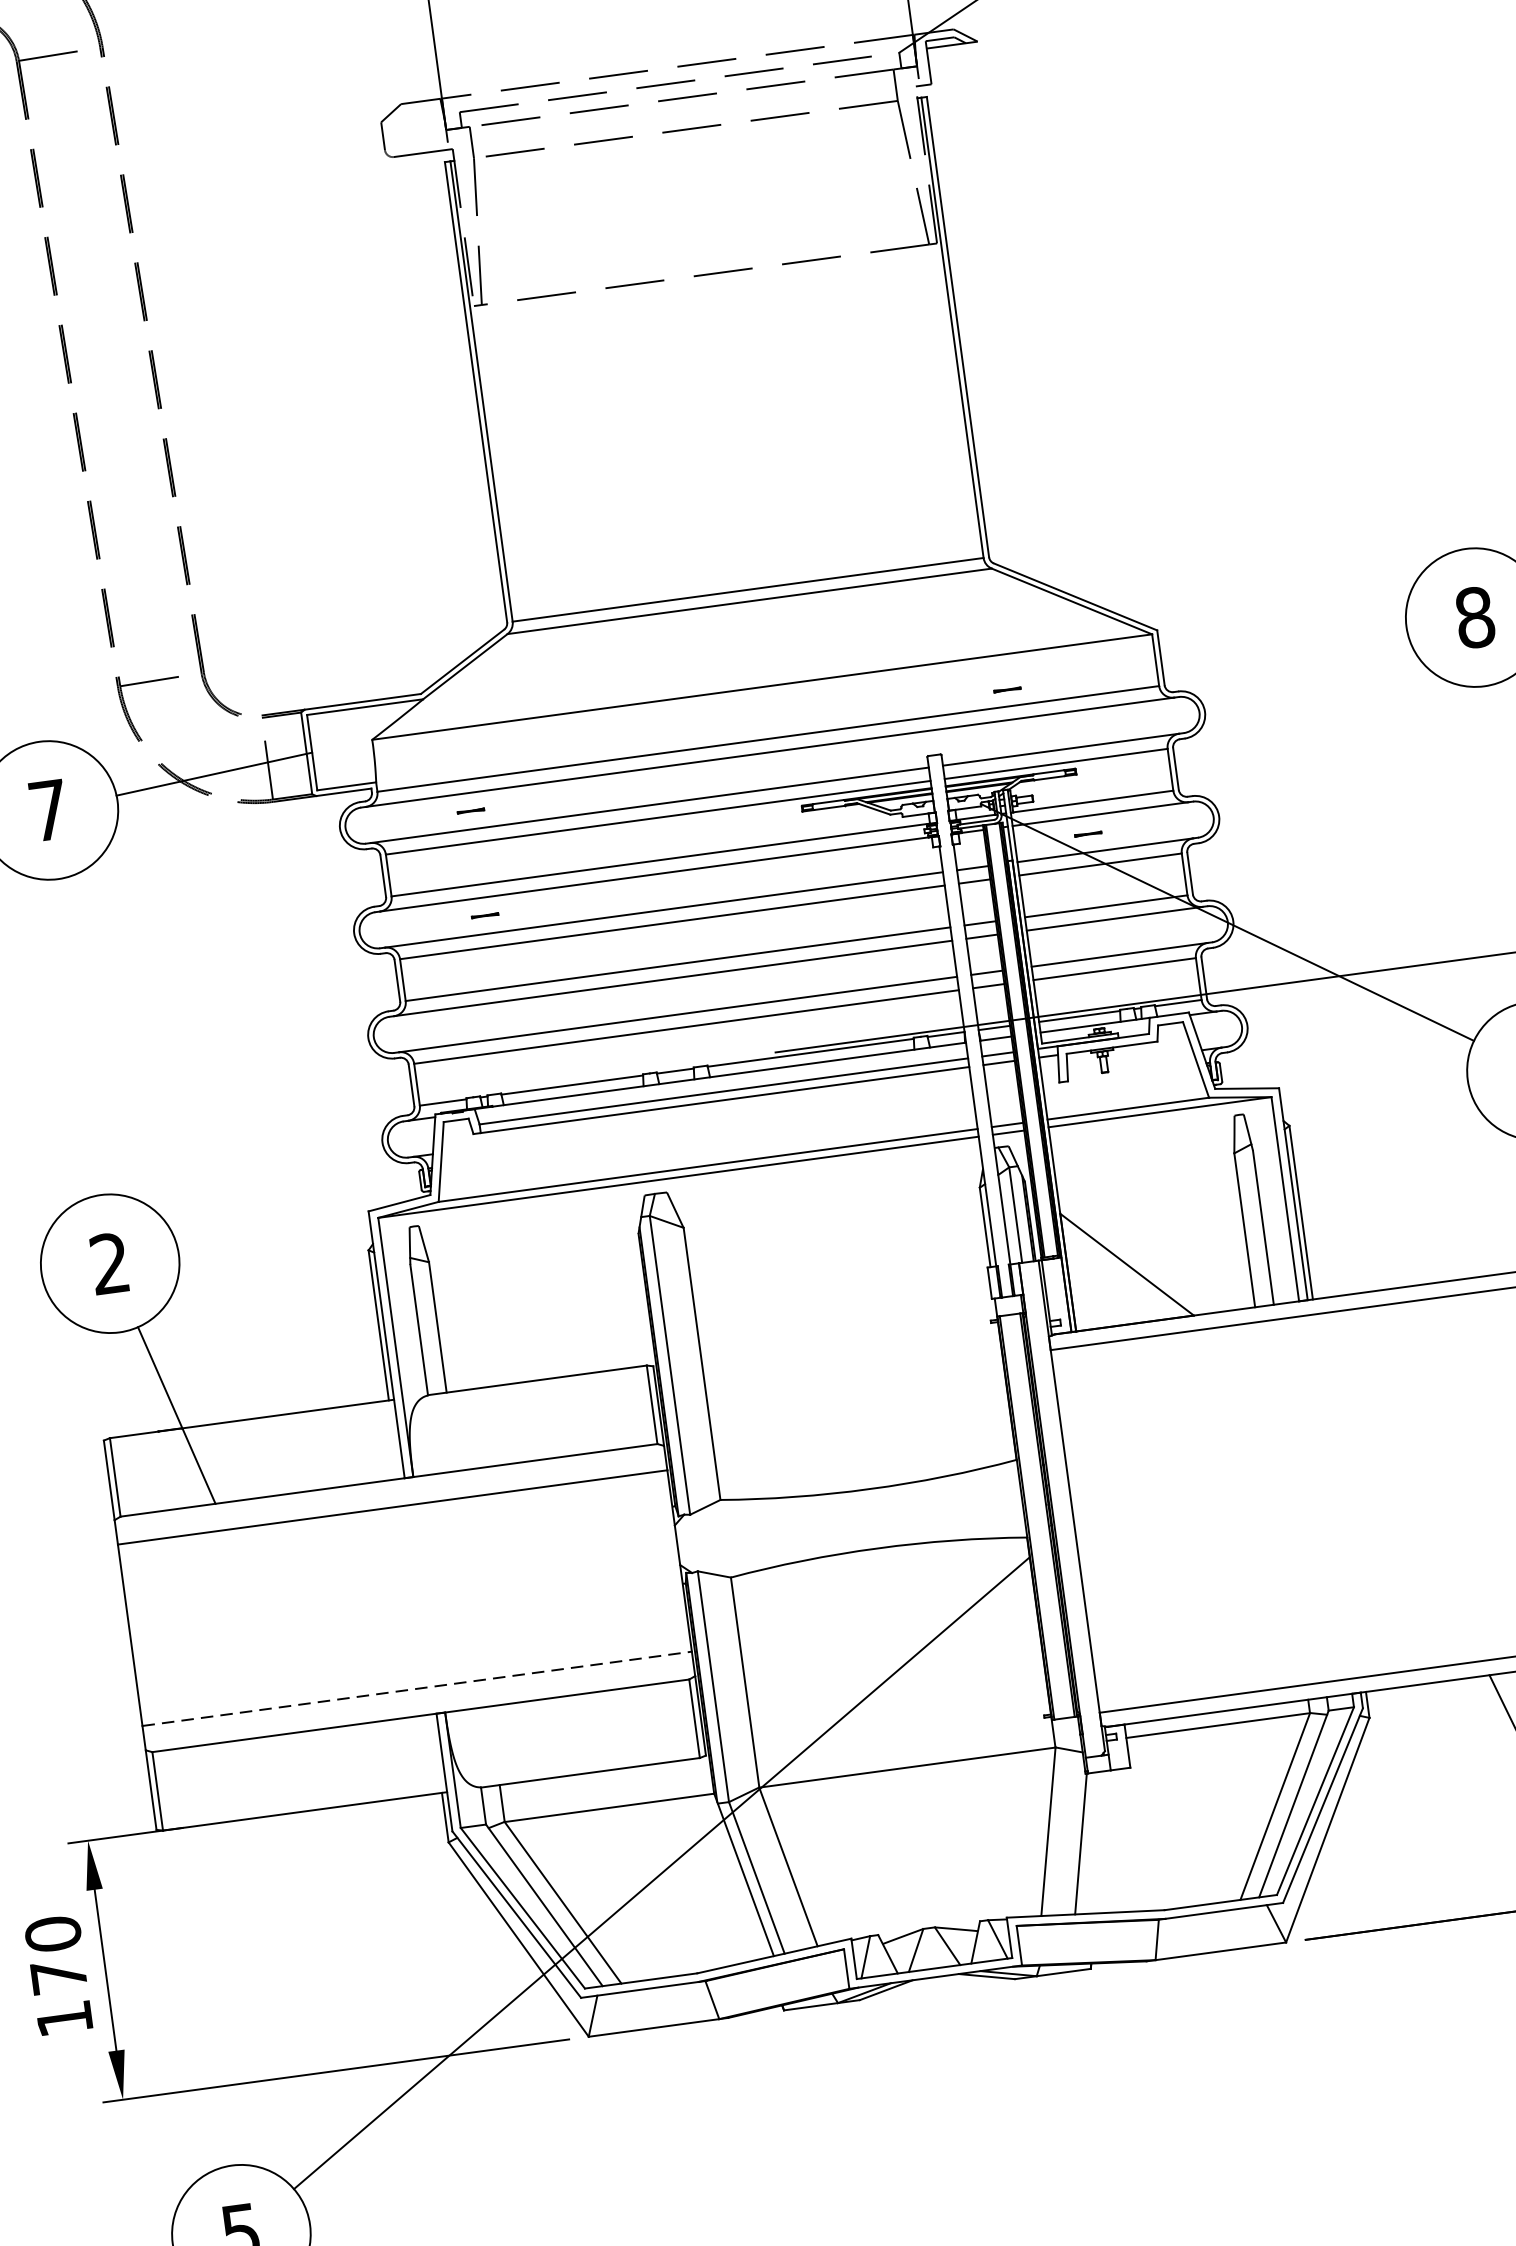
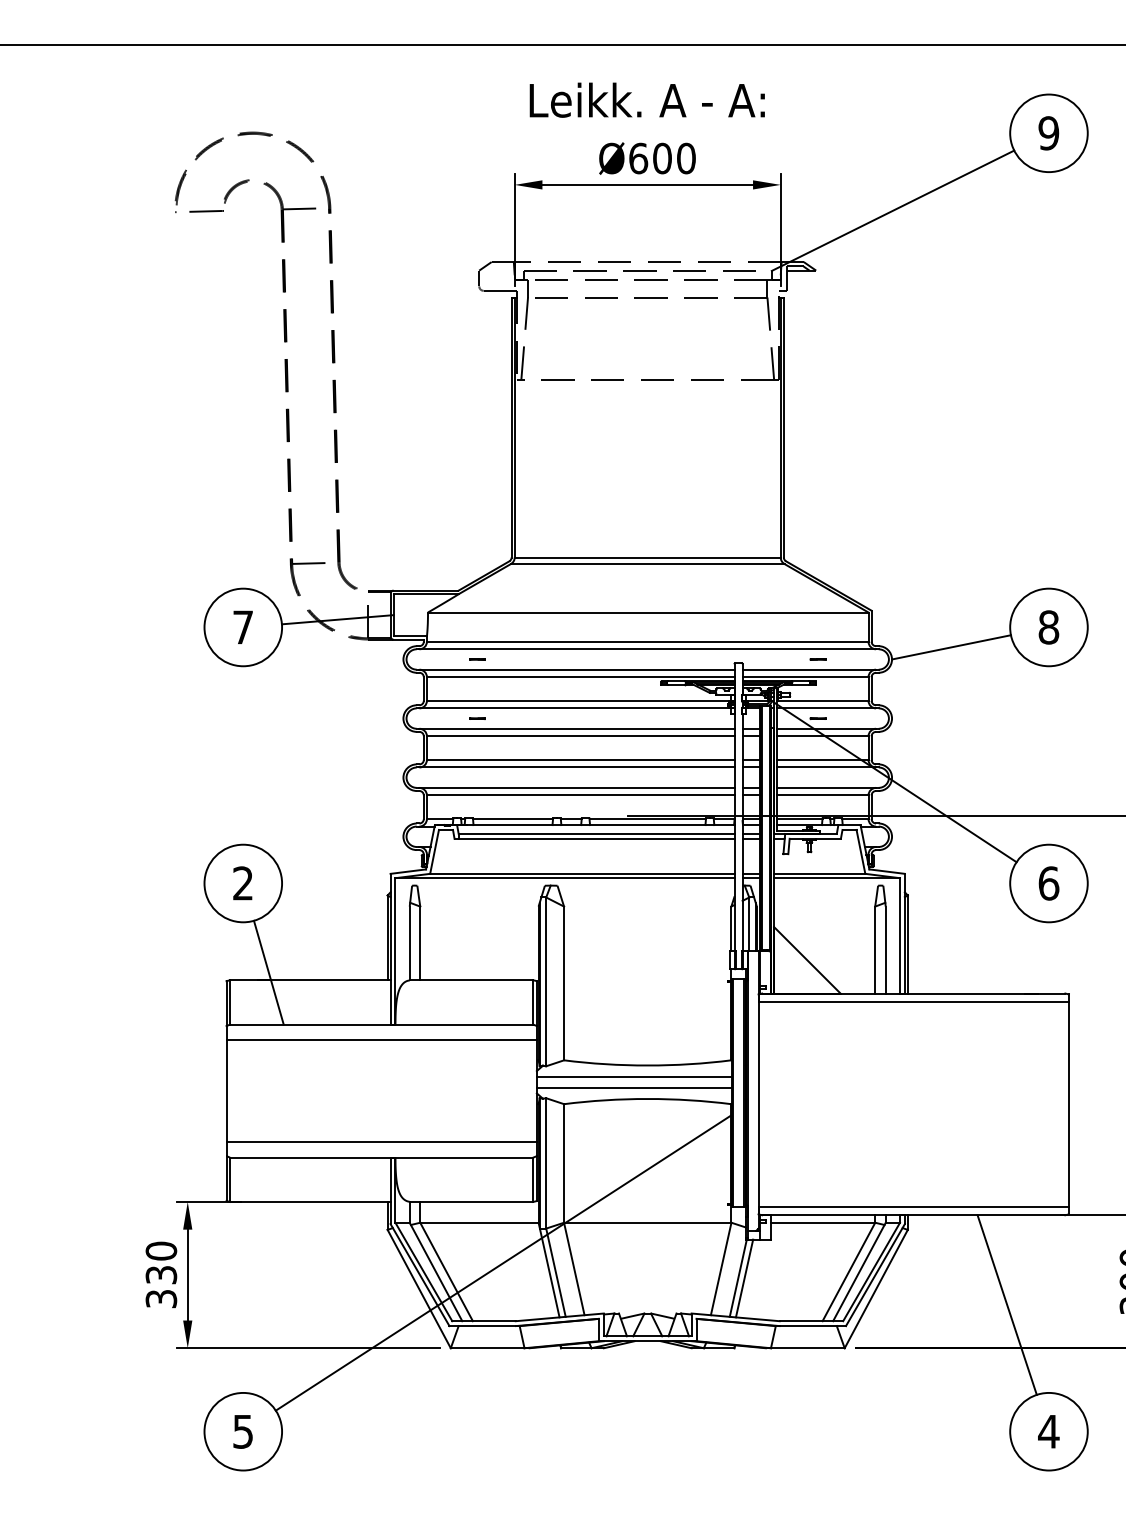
line: (1307, 676) -> (951, 647), added
line: (1006, 690) -> (817, 659), moved
line: (847, 1511) -> (633, 1076), added
line: (849, 1531) -> (633, 1087), added
line: (418, 1688) -> (382, 1142), dashed -> solid
line: (1092, 1843) -> (744, 1278), added
text: (62, 1998) -> (161, 1287), 170 -> 330

